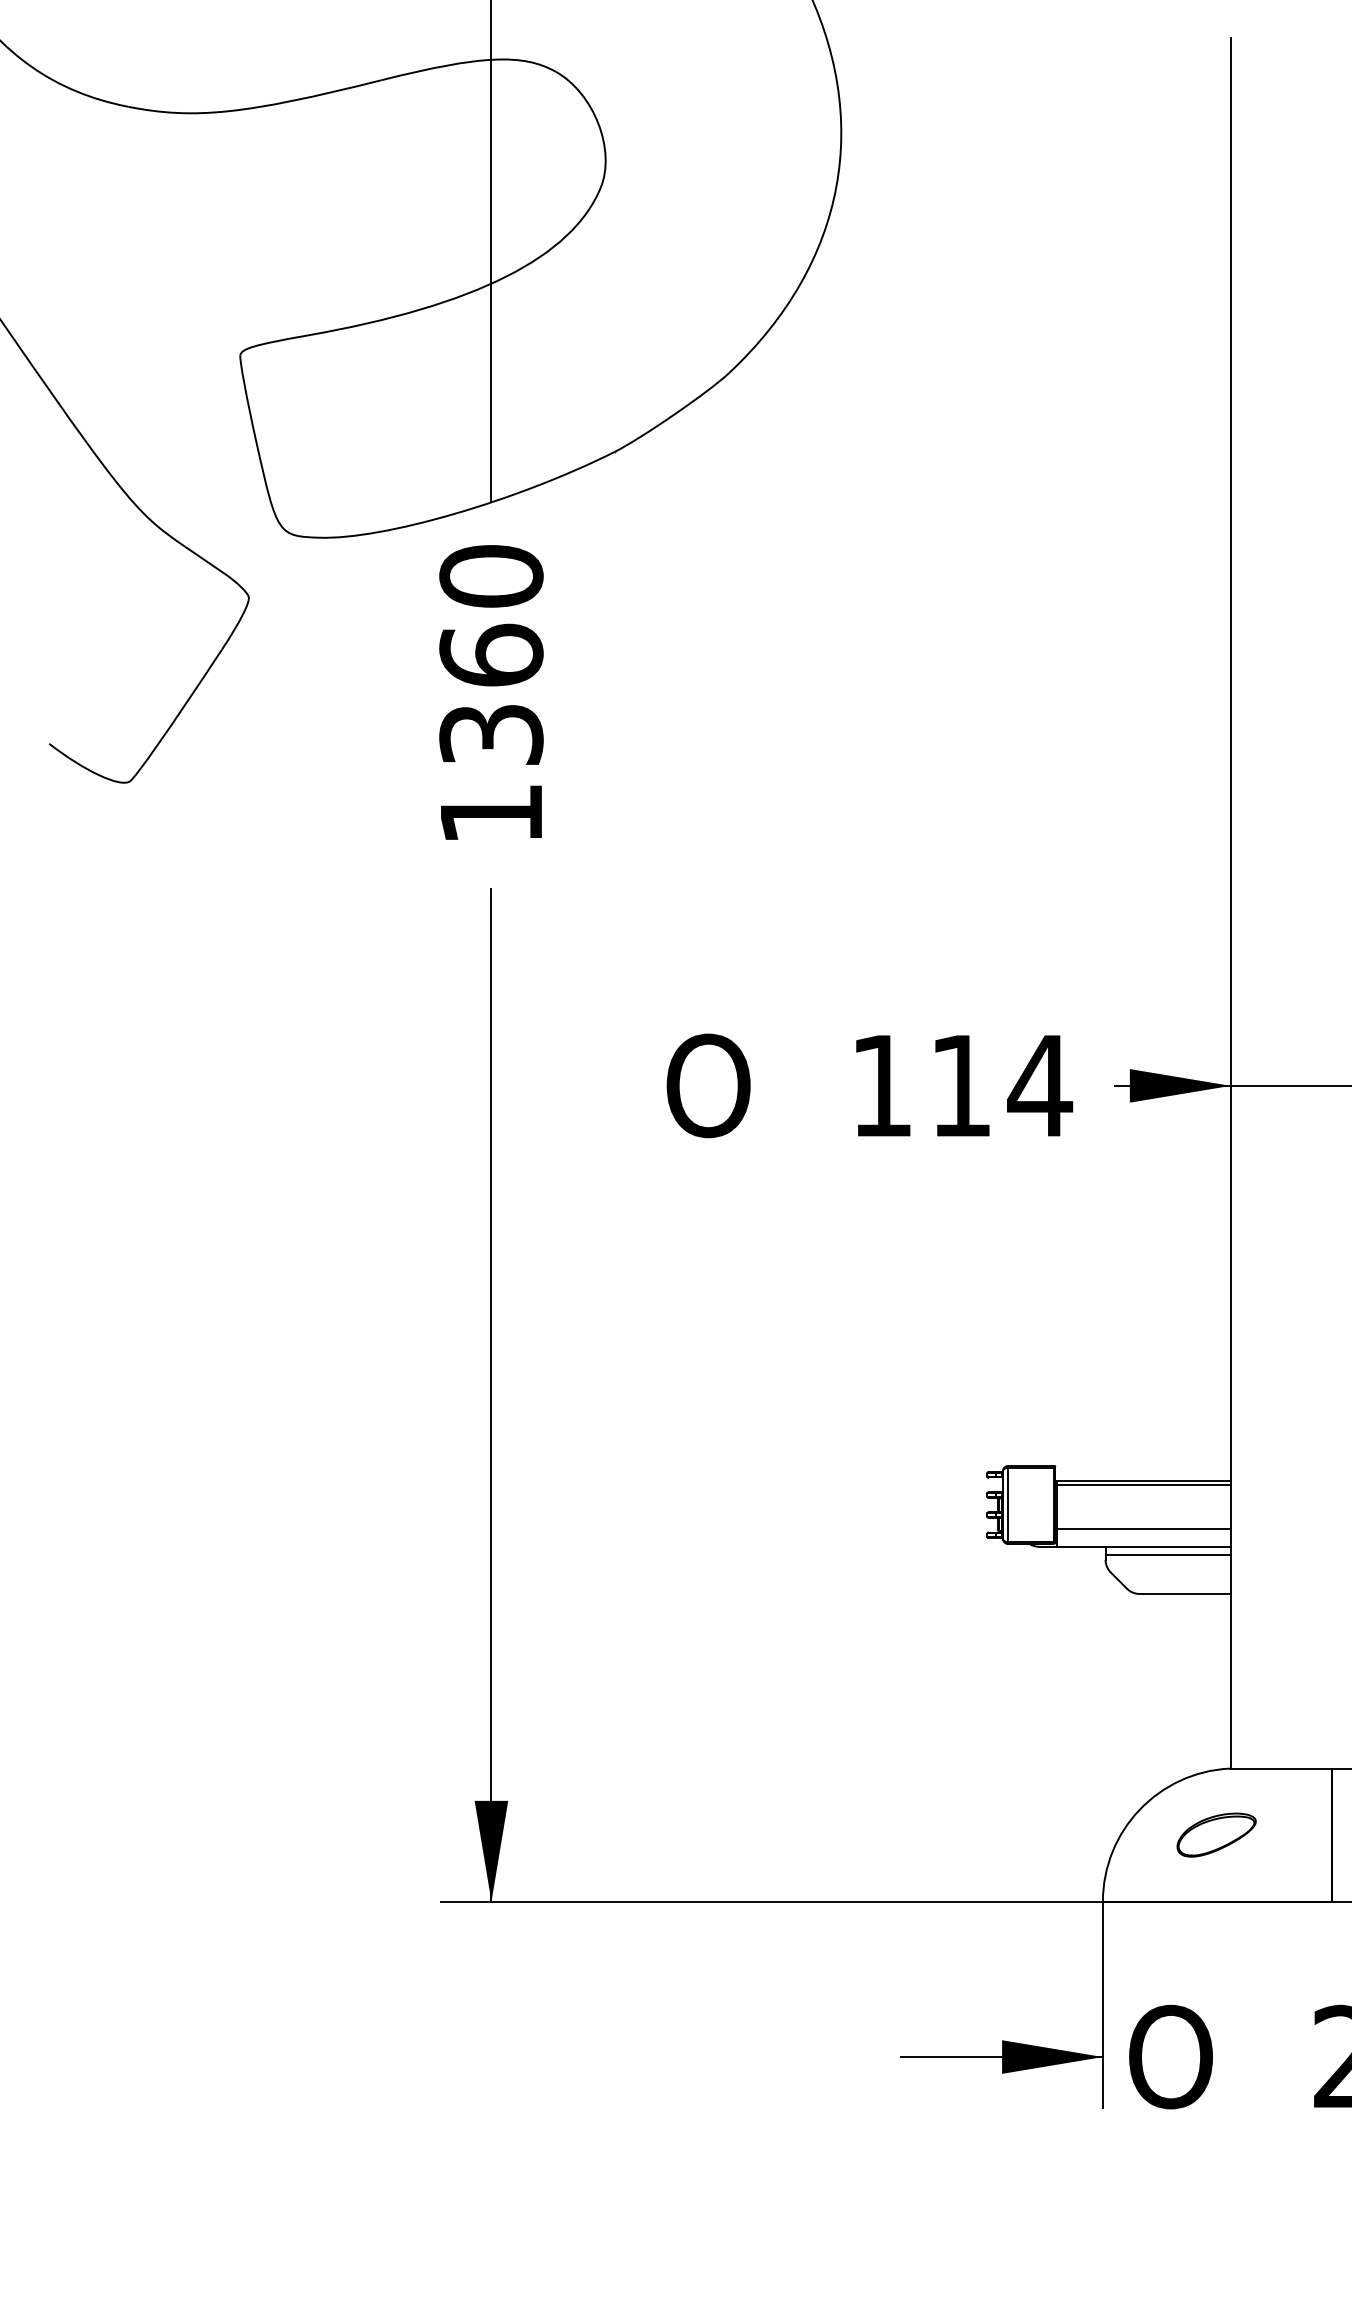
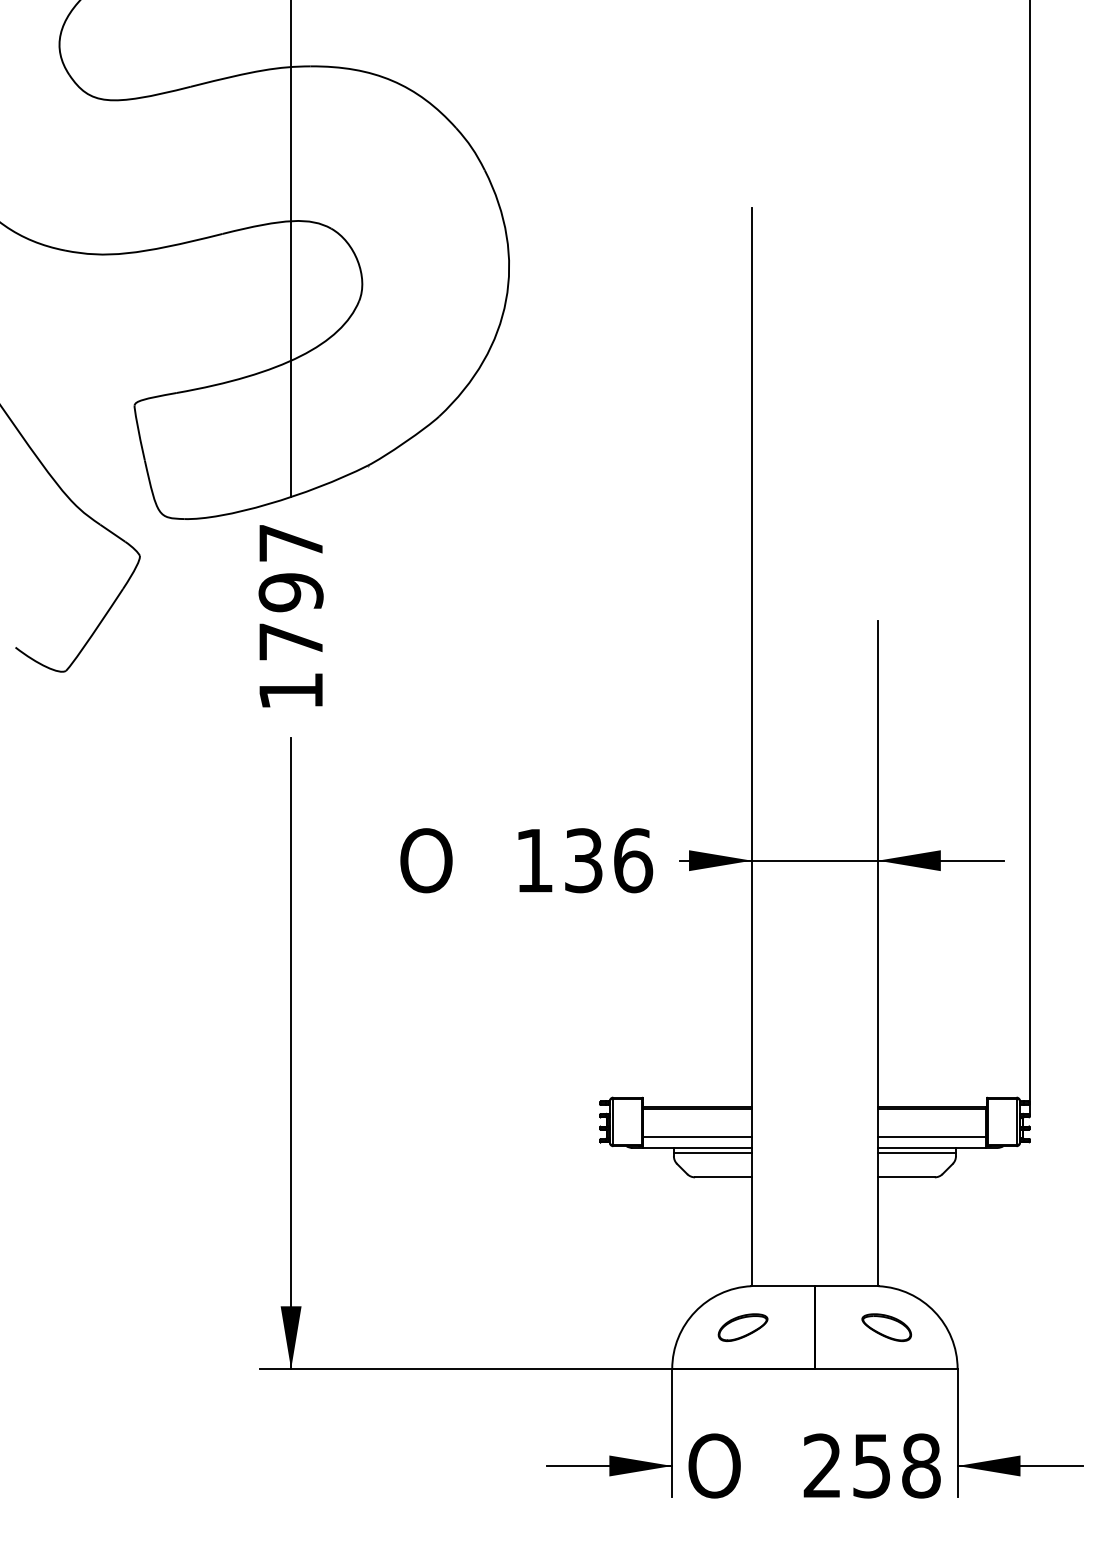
text: (490, 653) -> (290, 591), 1360 -> 1797
text: (1002, 1085) -> (609, 860), 114 -> 136

